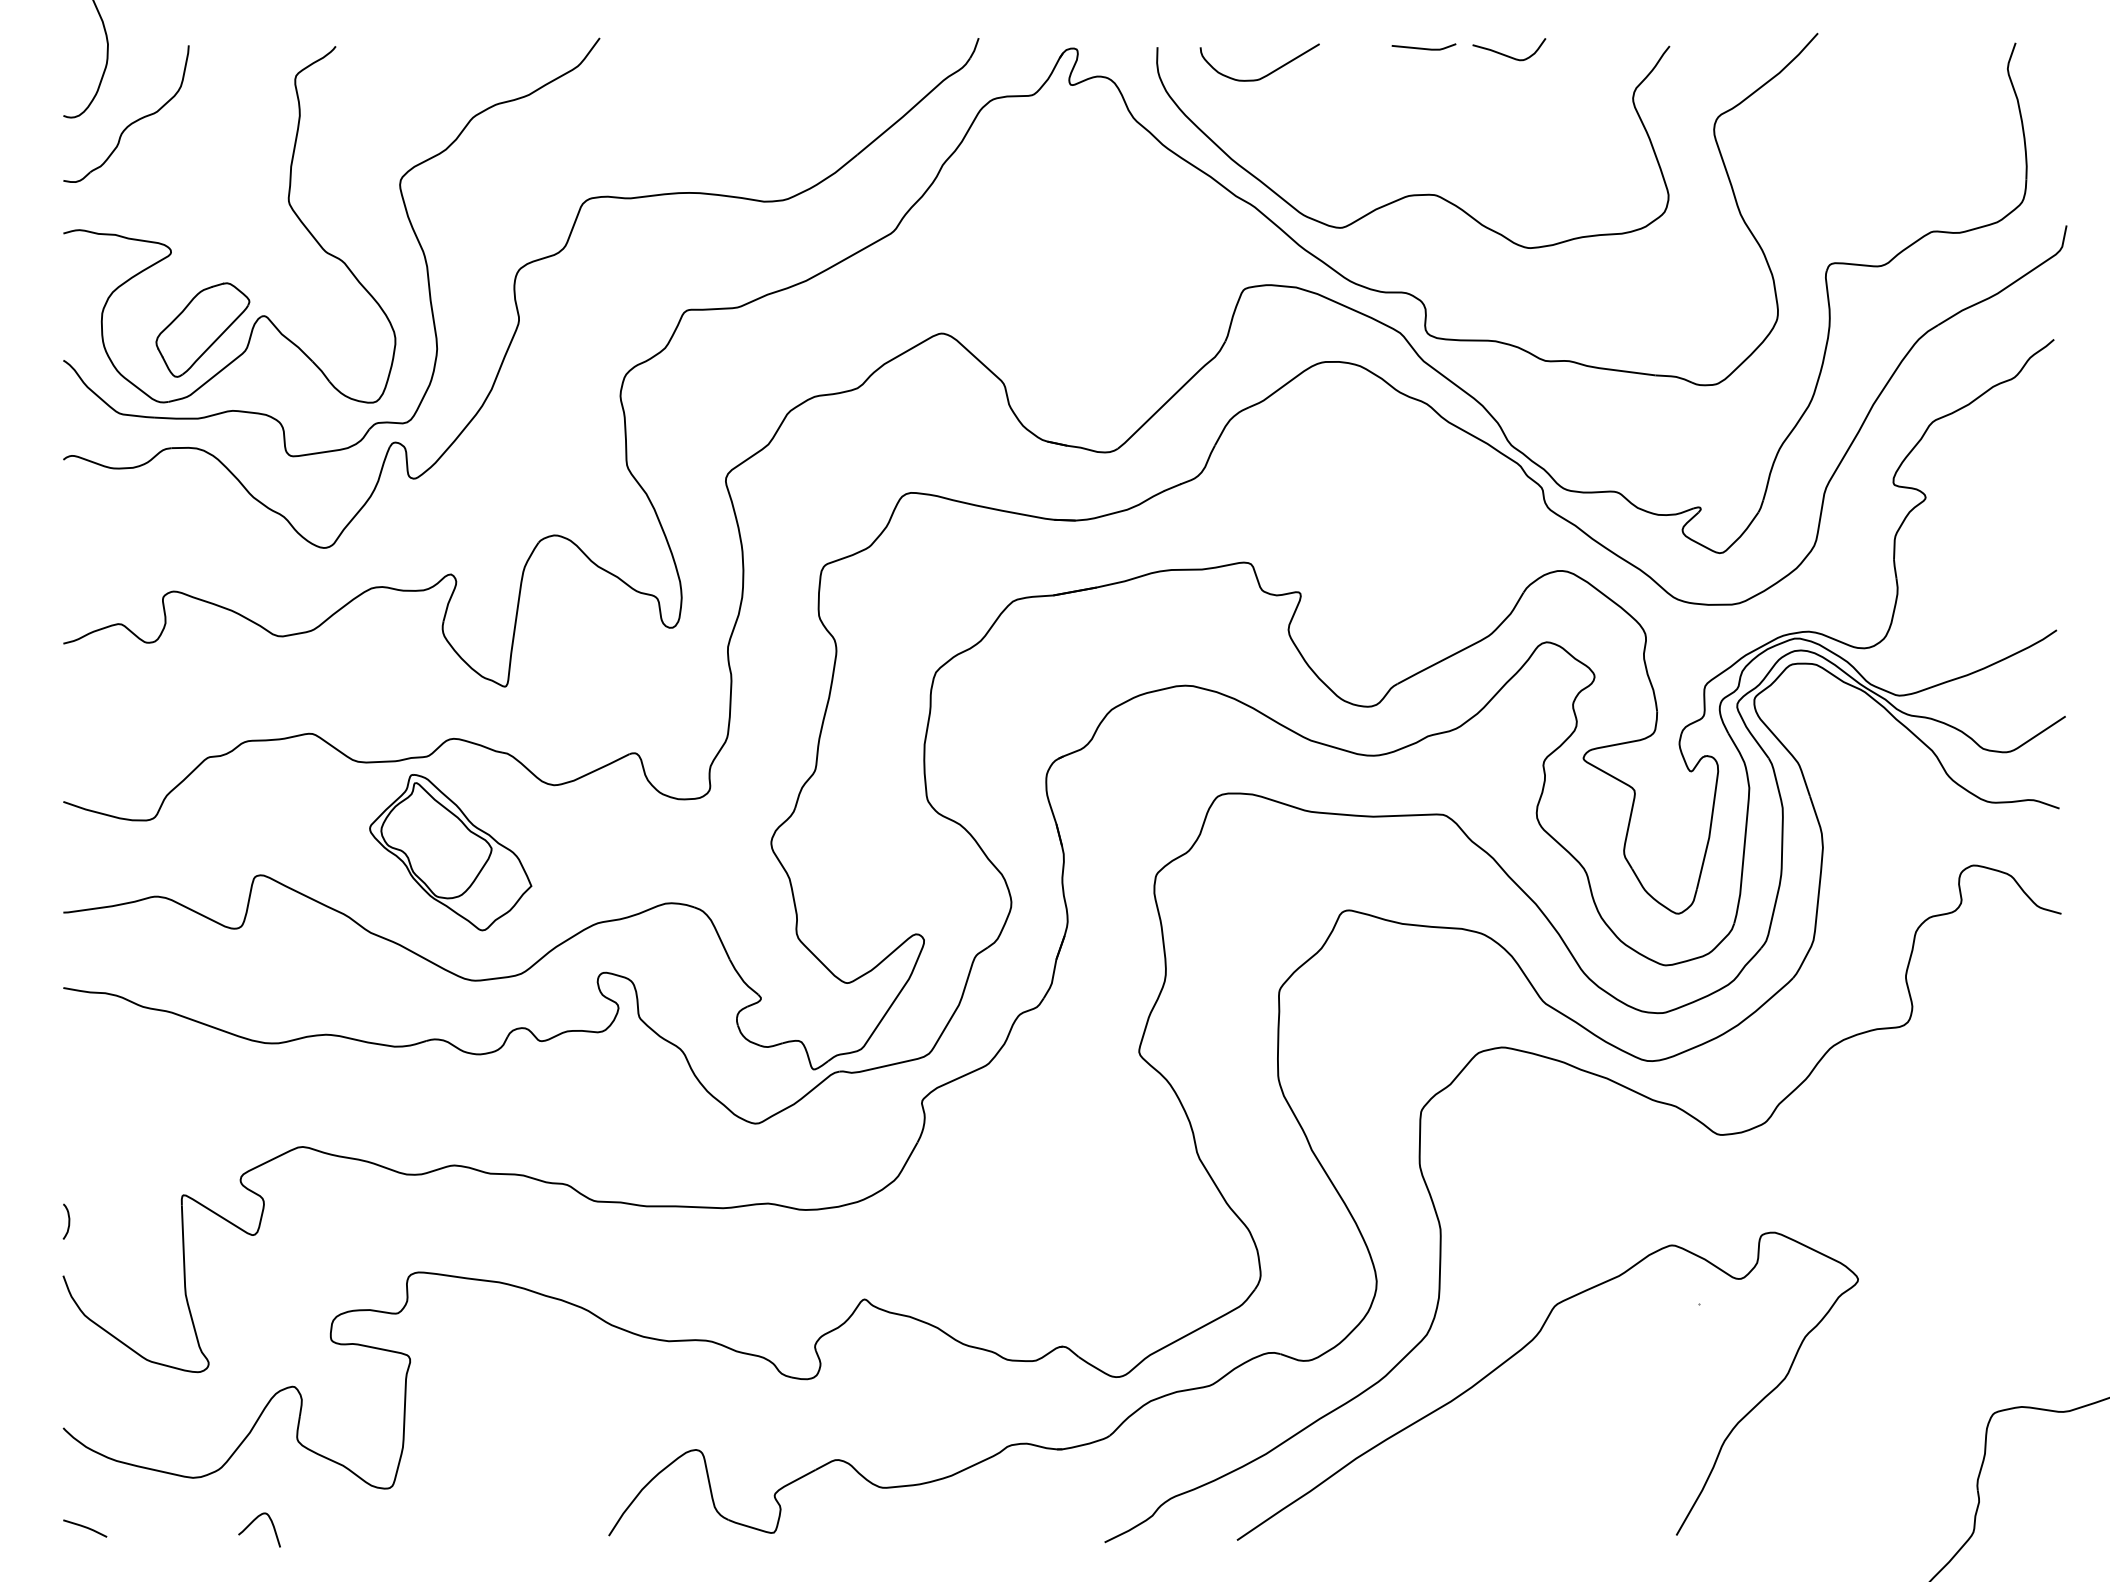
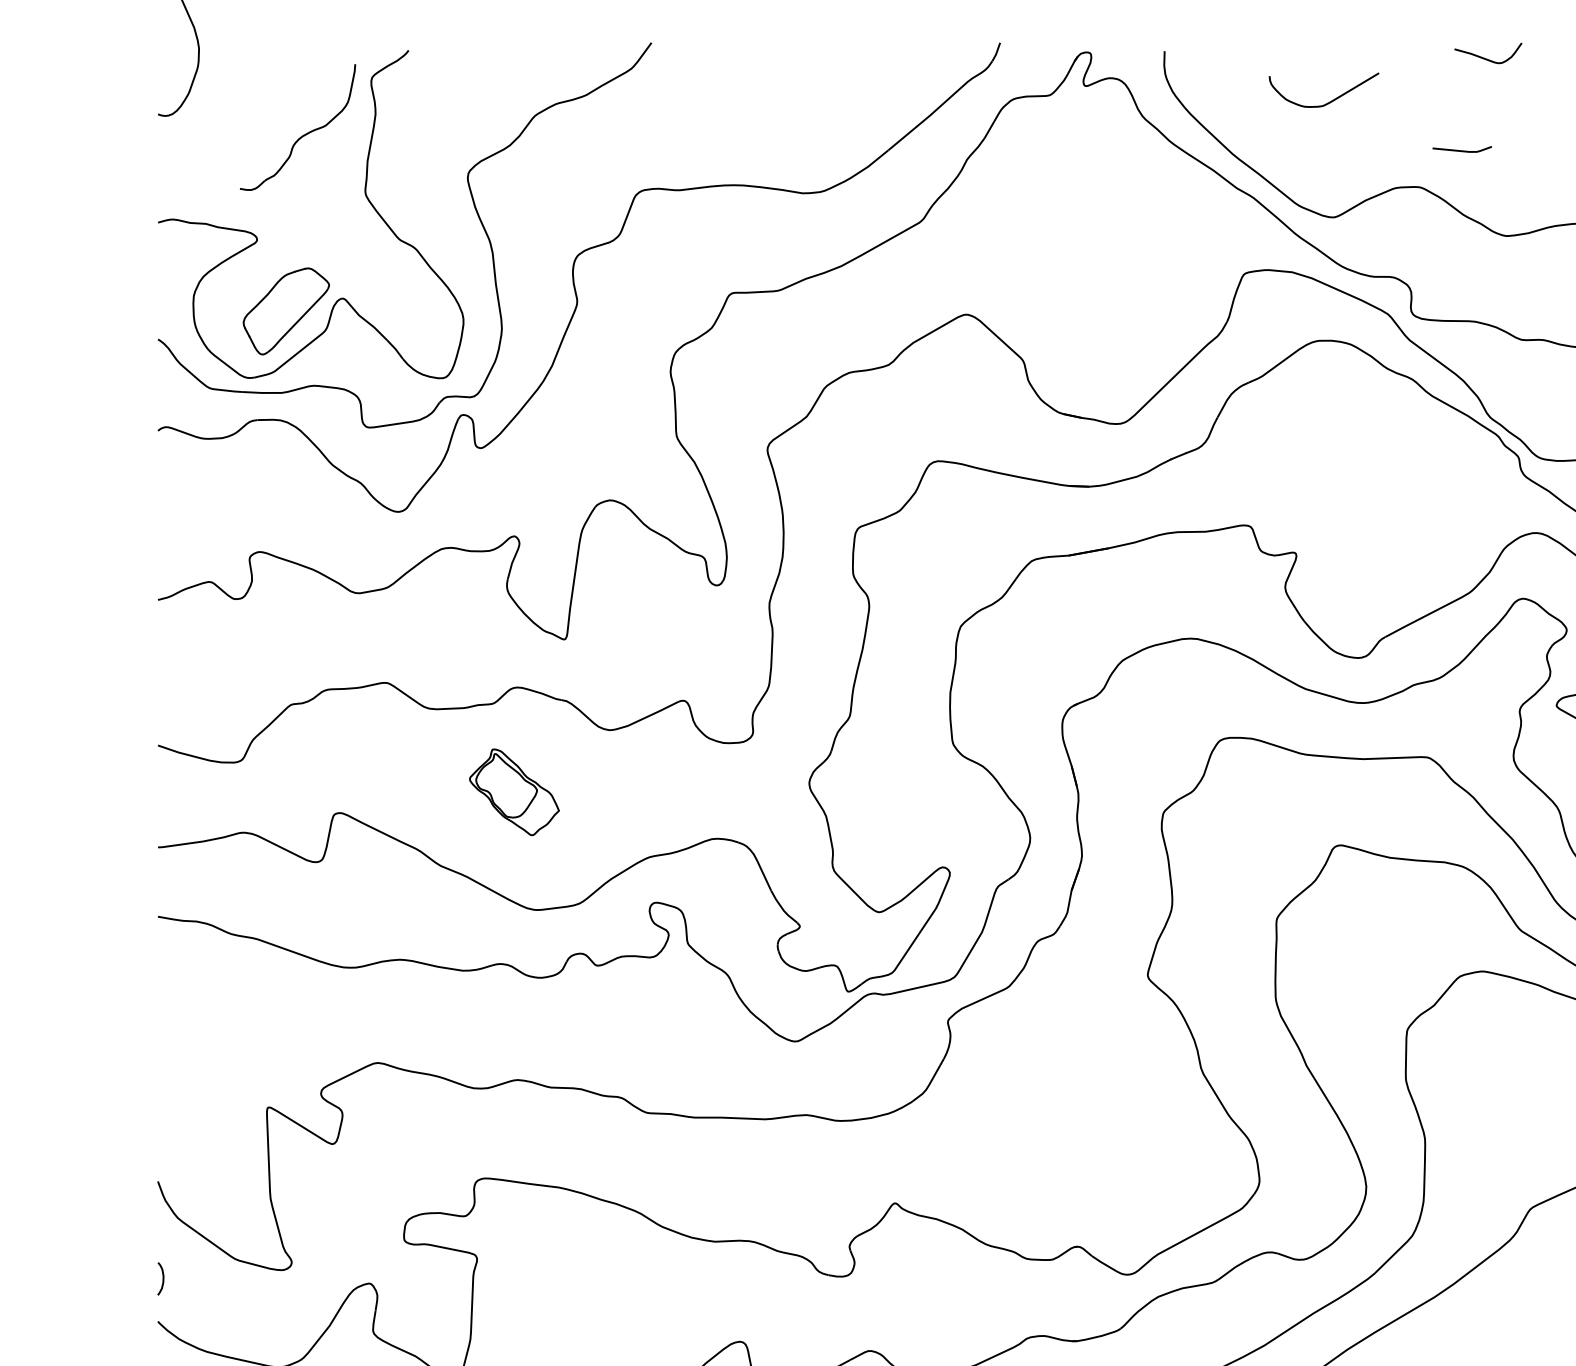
line: (1422, 47) -> (1460, 149), moved
curve: (1266, 74) -> (1330, 101), moved
part: (131, 122) -> (302, 135), moved
part: (450, 852) -> (514, 792), size x0.6
curve: (68, 1221) -> (162, 1278), moved

